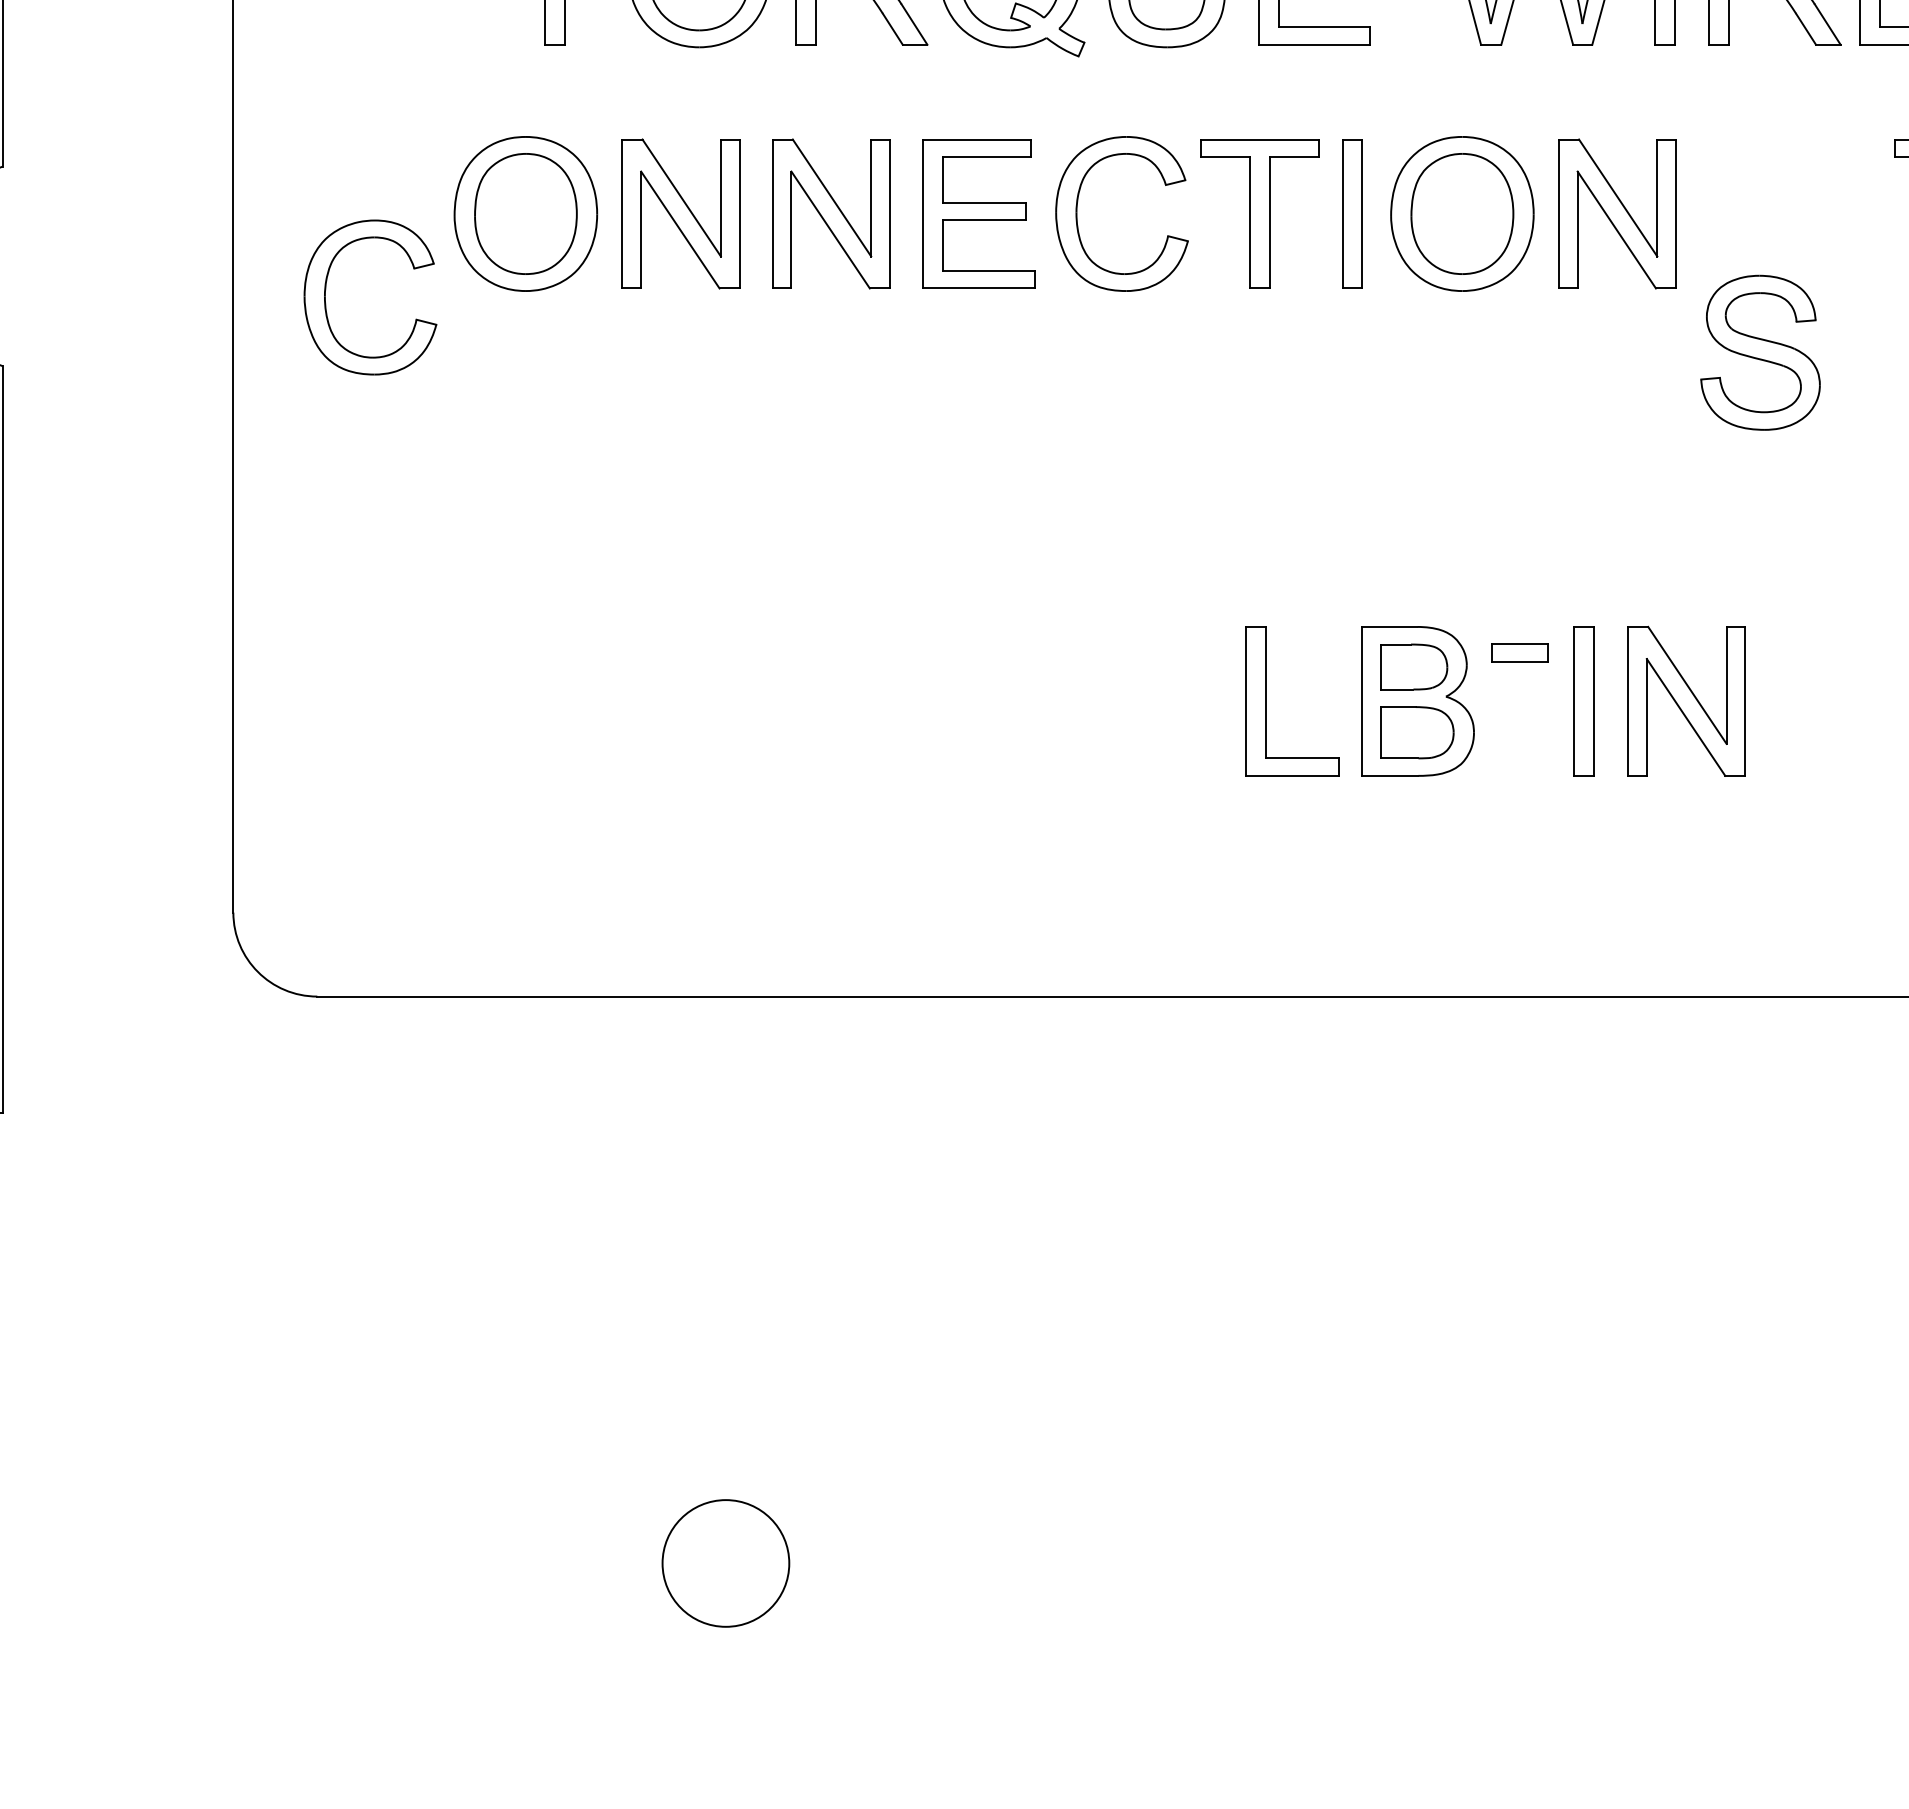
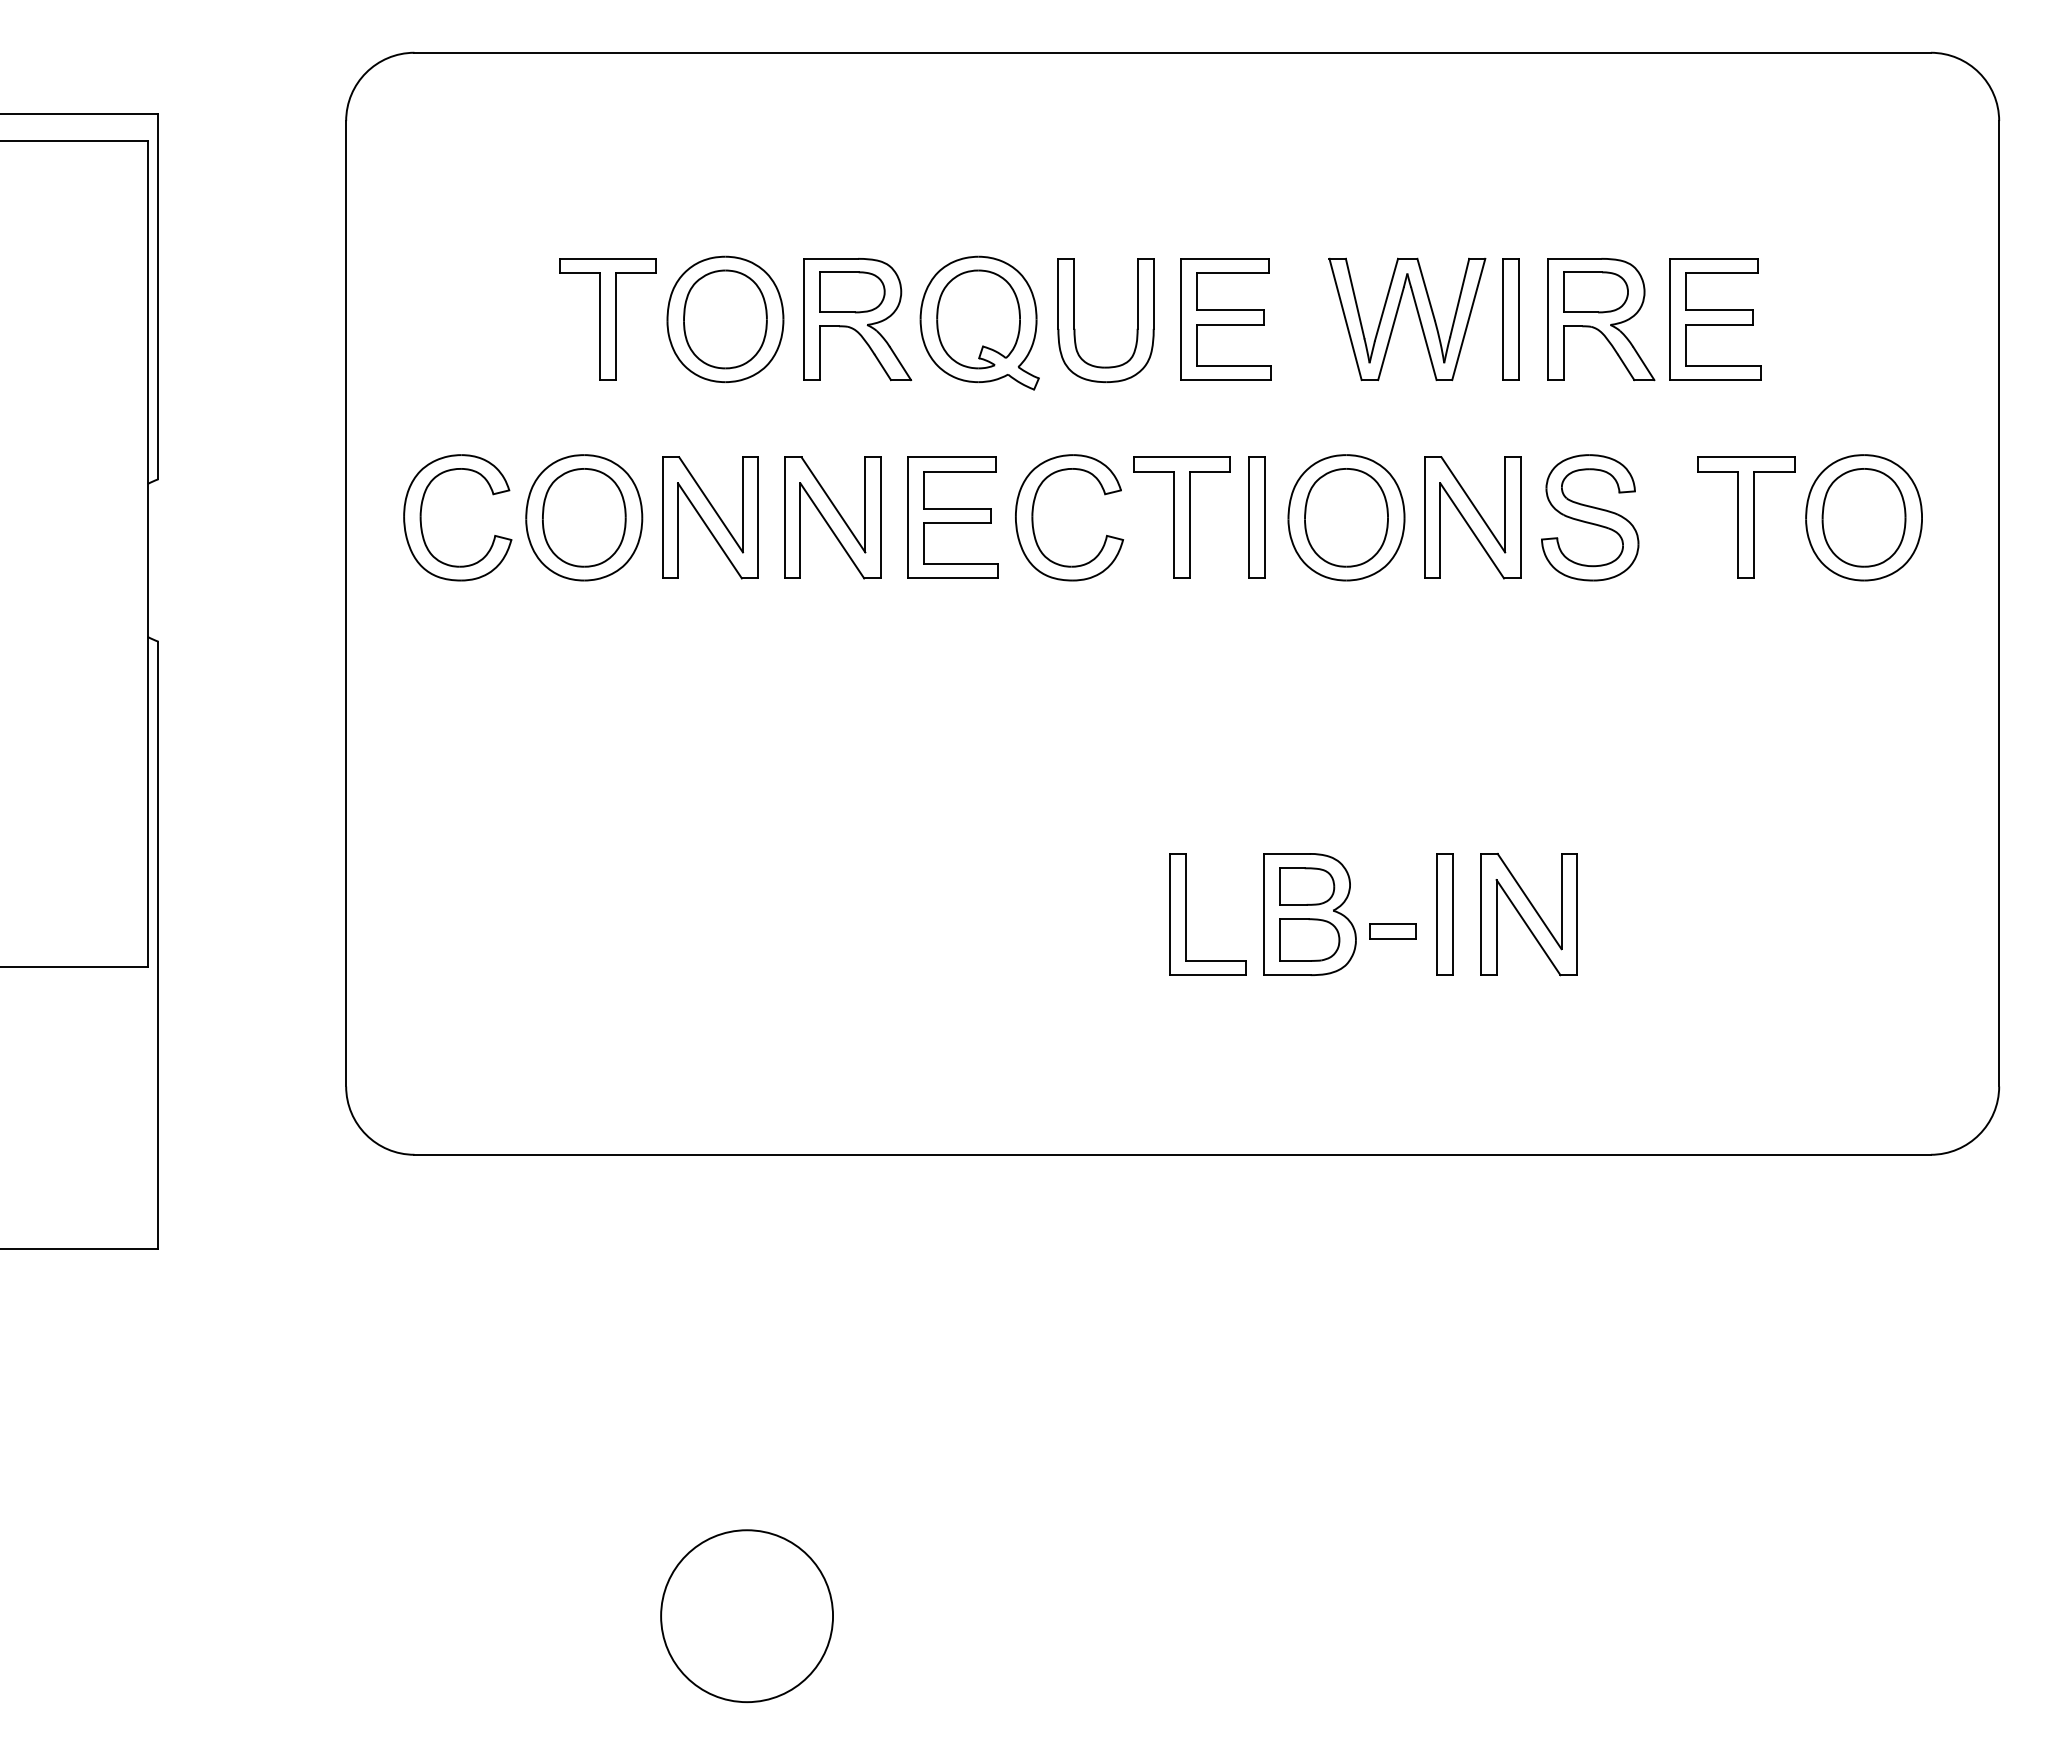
part: (325, 297) -> (421, 517), moved
part: (1760, 352) -> (1590, 517), moved
part: (1518, 653) -> (1392, 931), moved
circle: (726, 1563) -> (747, 1616), size x1.67

